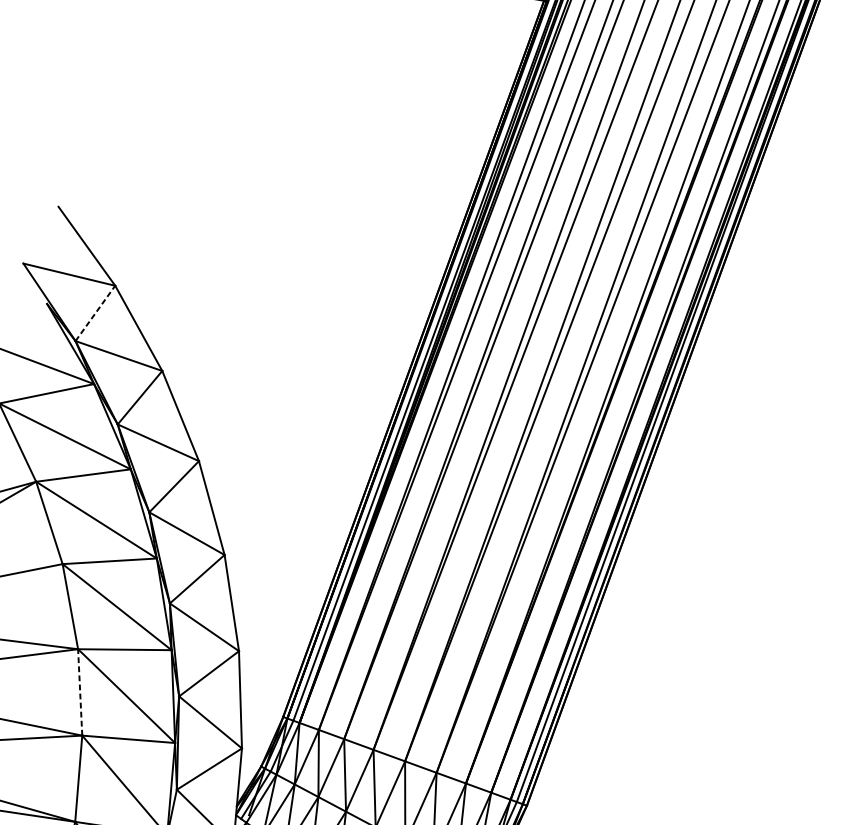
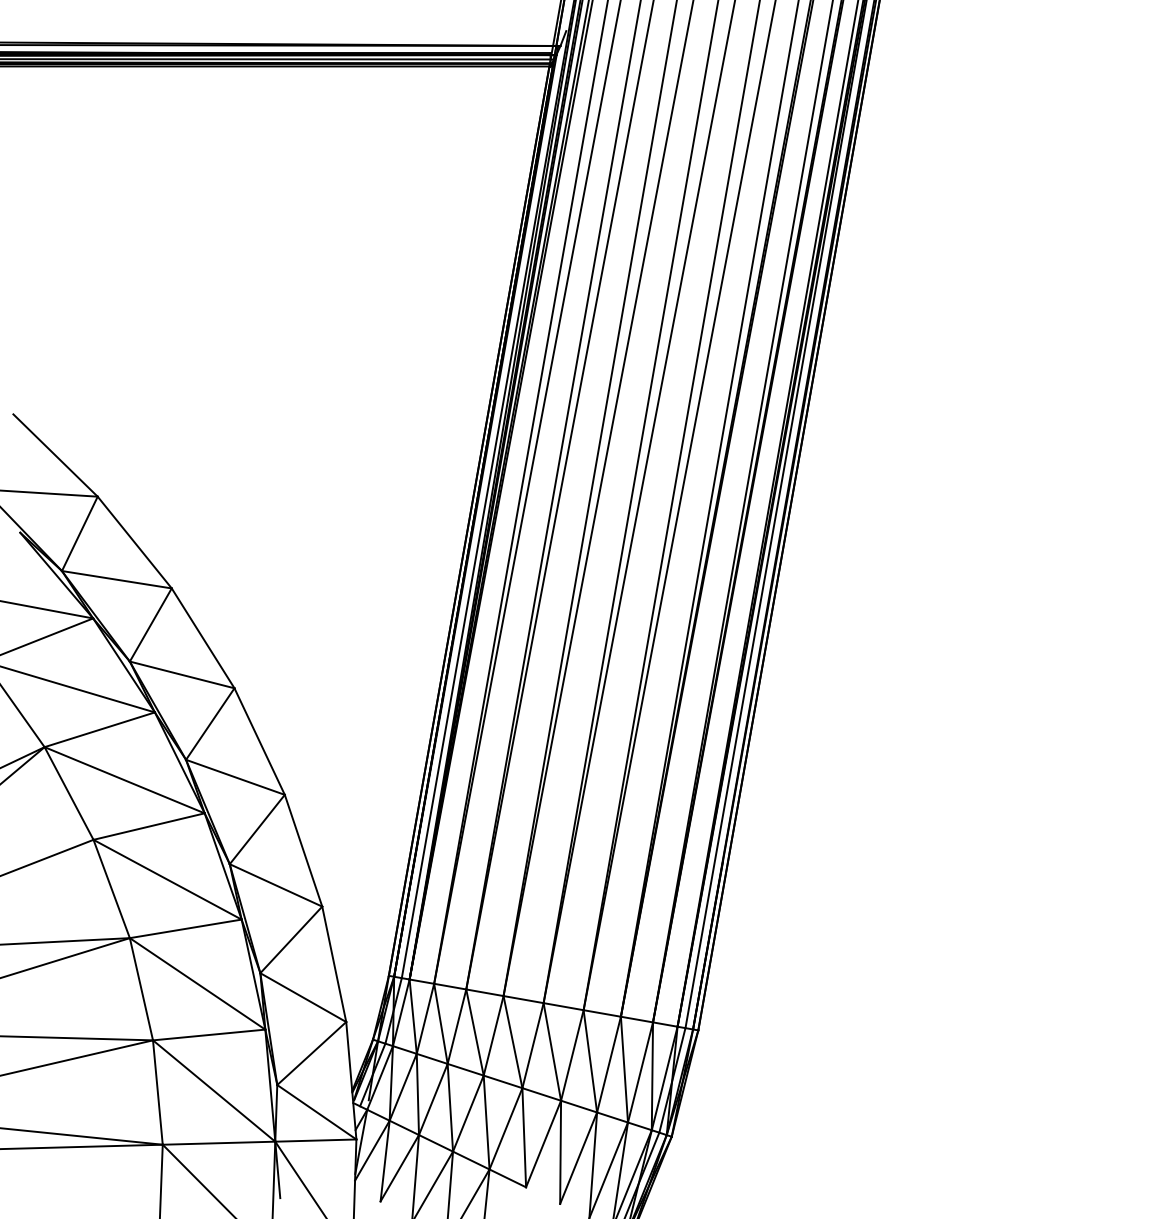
line: (95, 313) -> (80, 533), dashed -> solid
line: (80, 691) -> (141, 988), dashed -> solid

